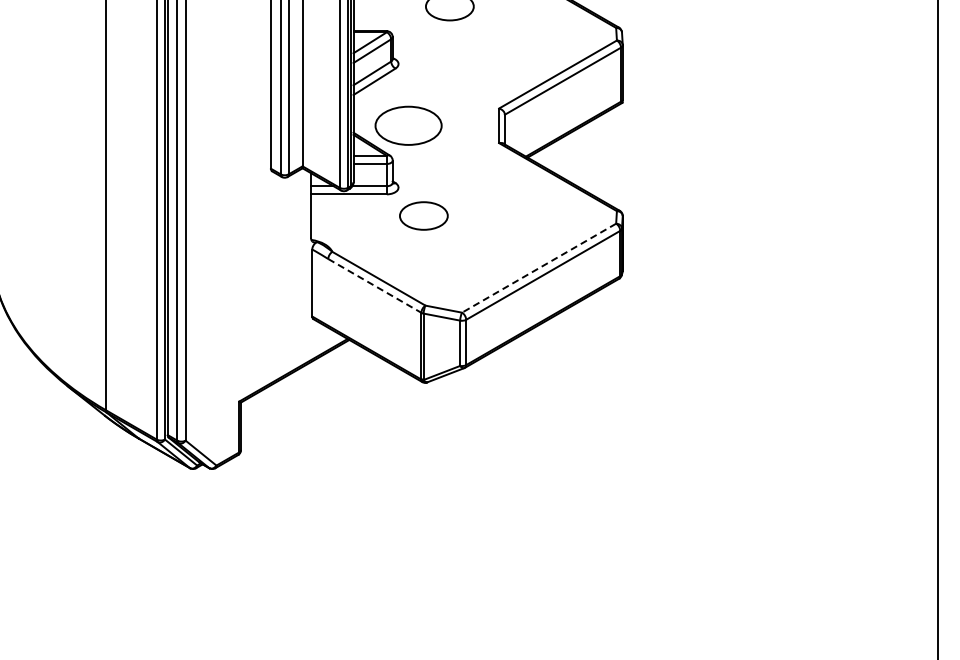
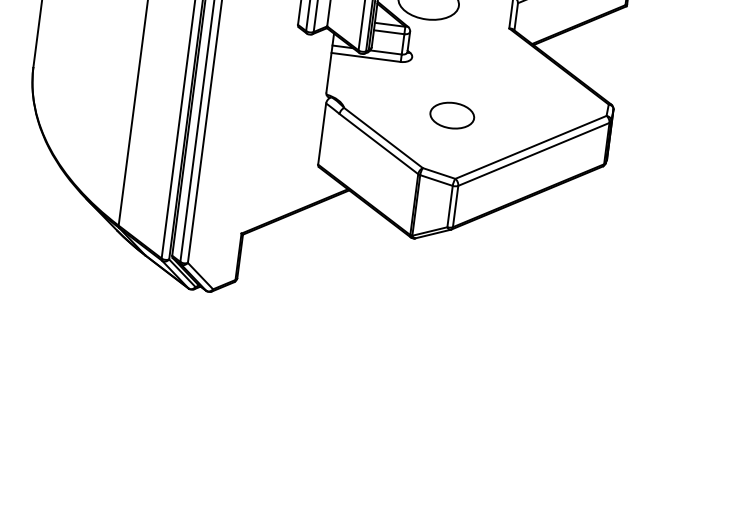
part: (423, 215) -> (451, 115), moved
line: (539, 268) -> (531, 147), dashed -> solid
line: (374, 285) -> (378, 143), dashed -> solid

